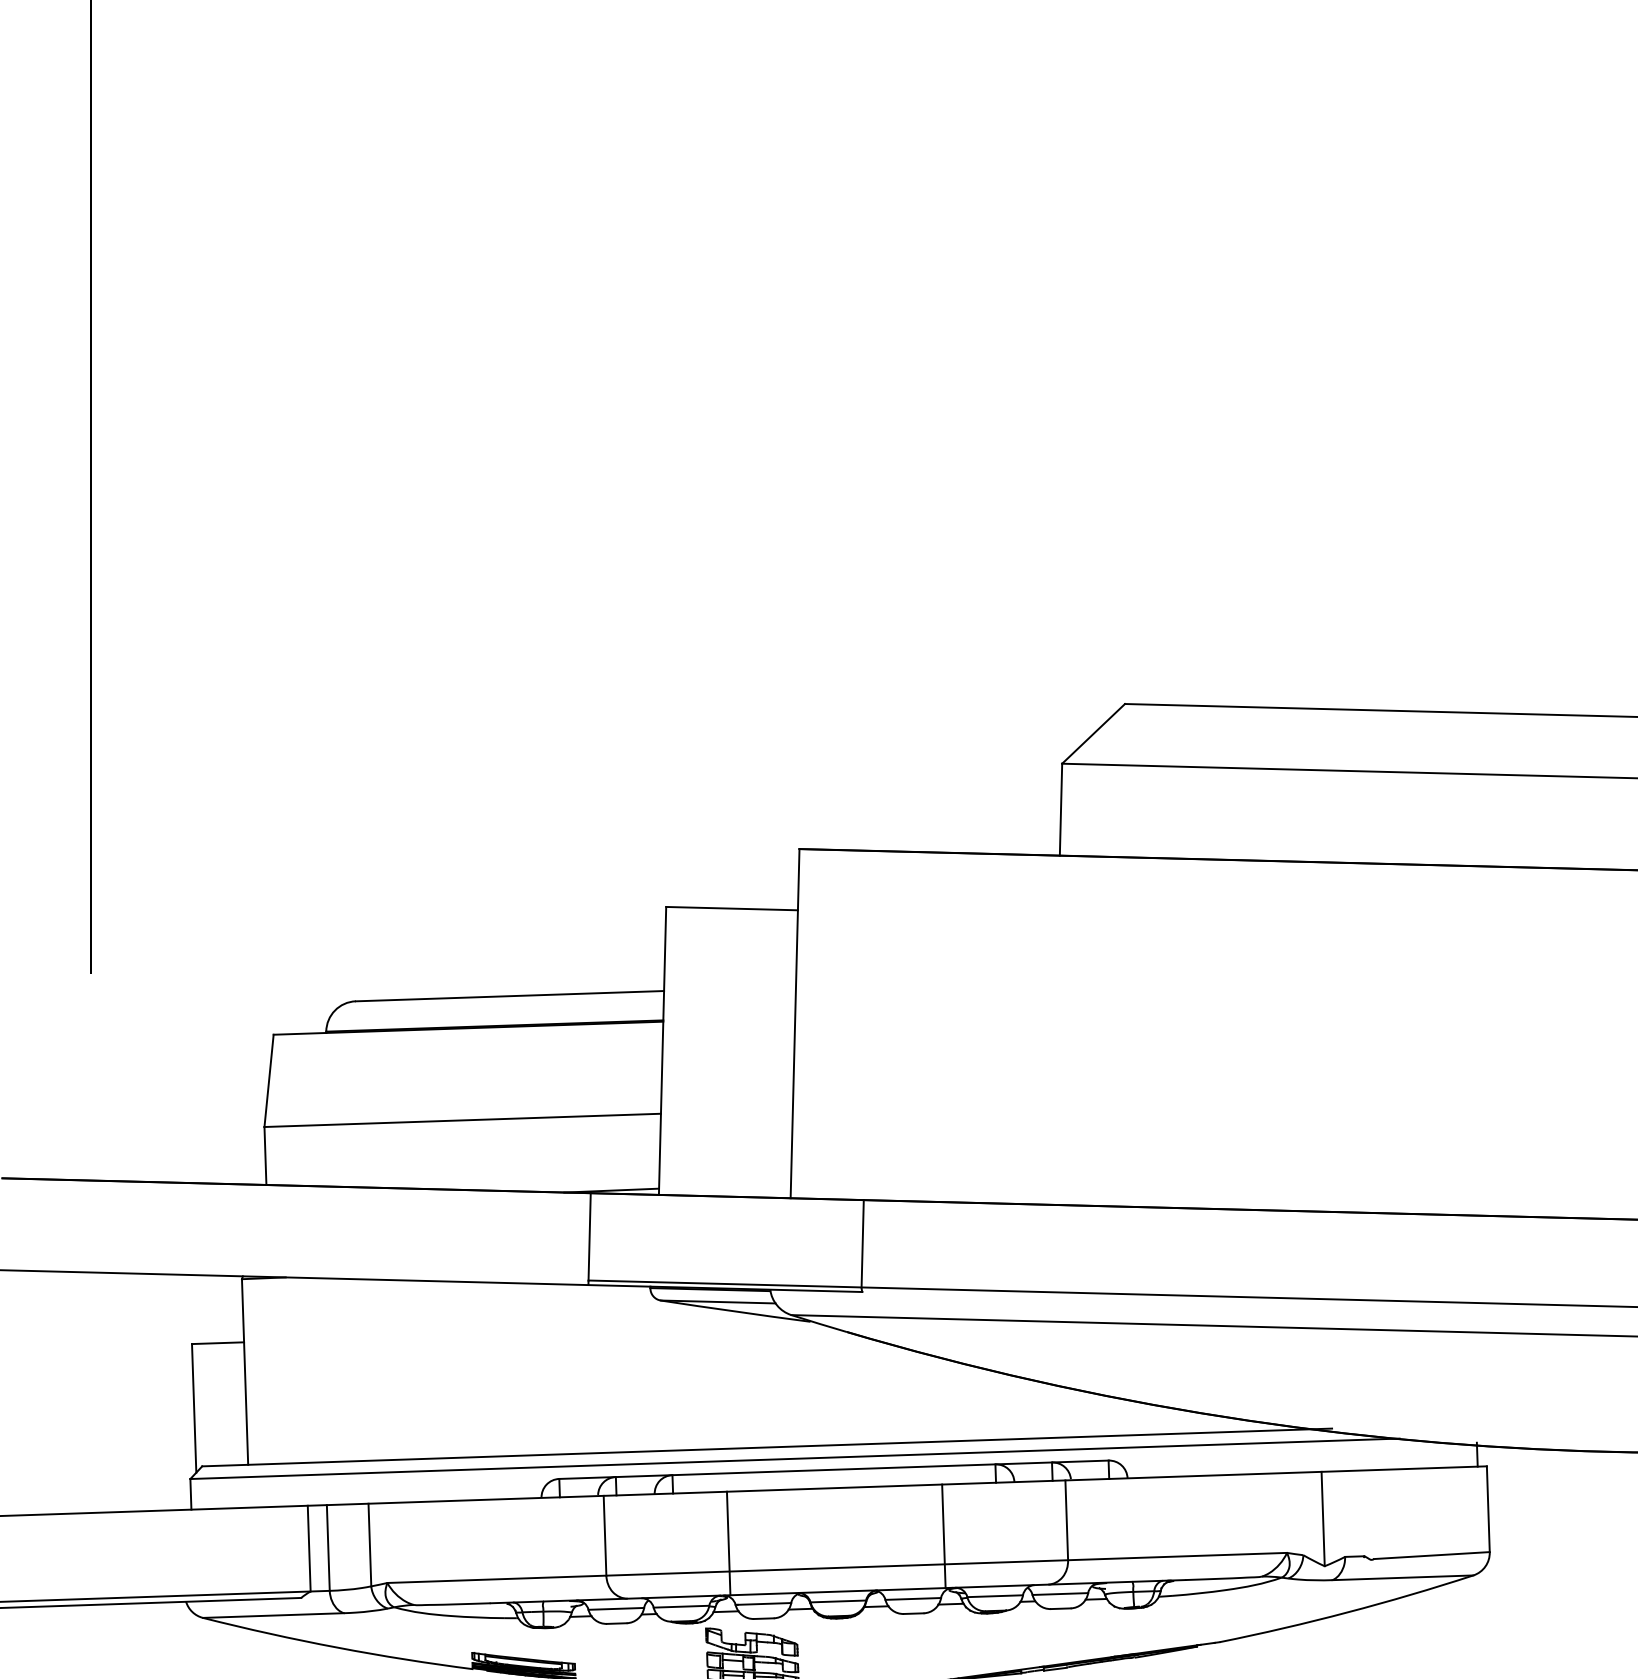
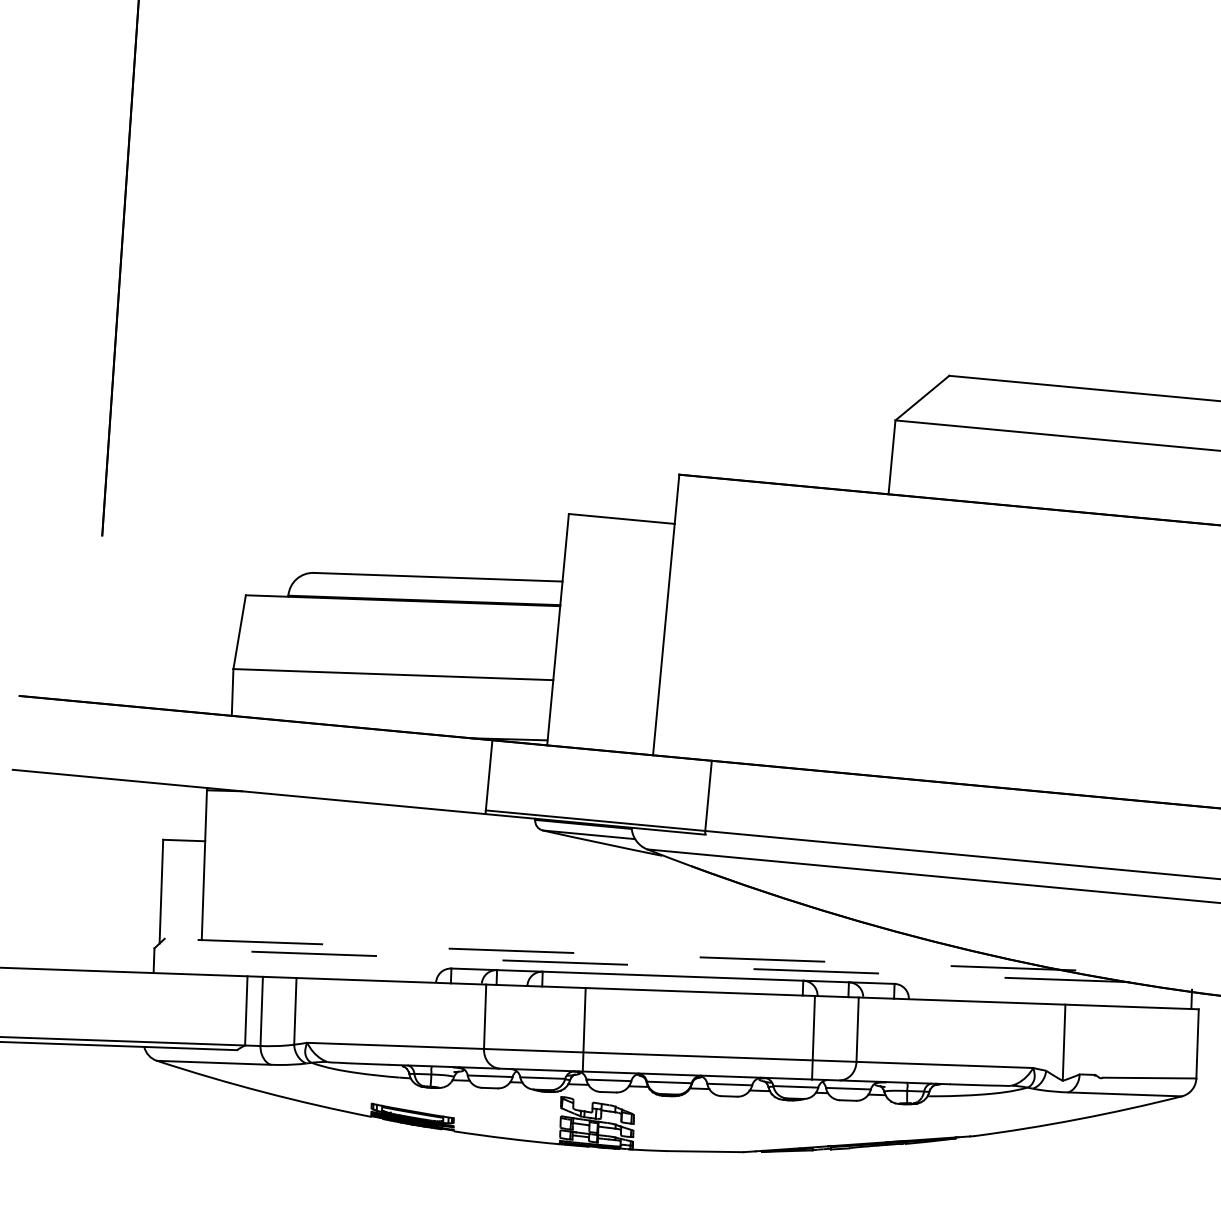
line: (766, 1447) -> (619, 954), solid -> dashed
line: (795, 1458) -> (642, 965), solid -> dashed
line: (943, 1536) -> (813, 1038), moved

